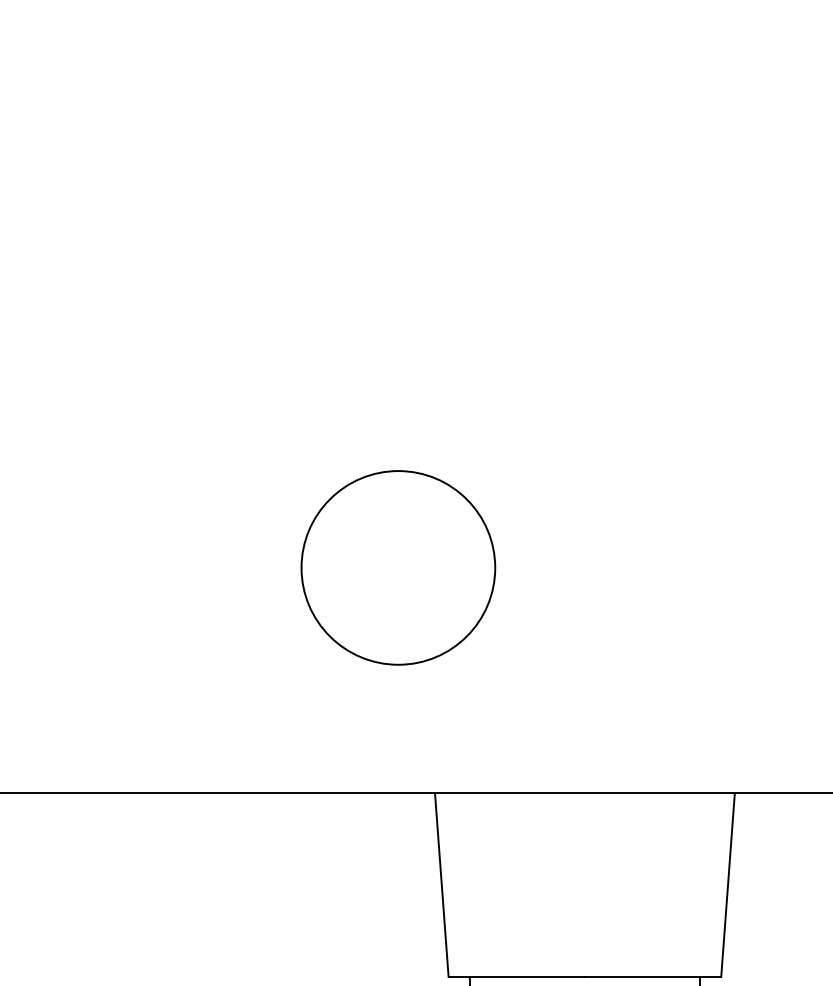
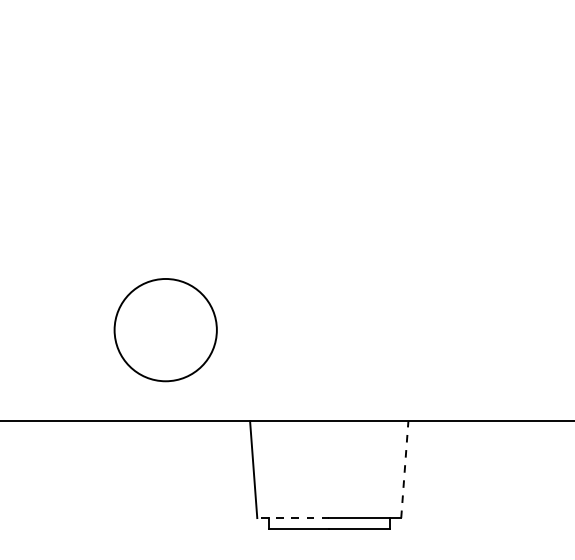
circle: (397, 568) -> (165, 330), moved
line: (727, 884) -> (404, 469), solid -> dashed
line: (517, 977) -> (293, 518), solid -> dashed

